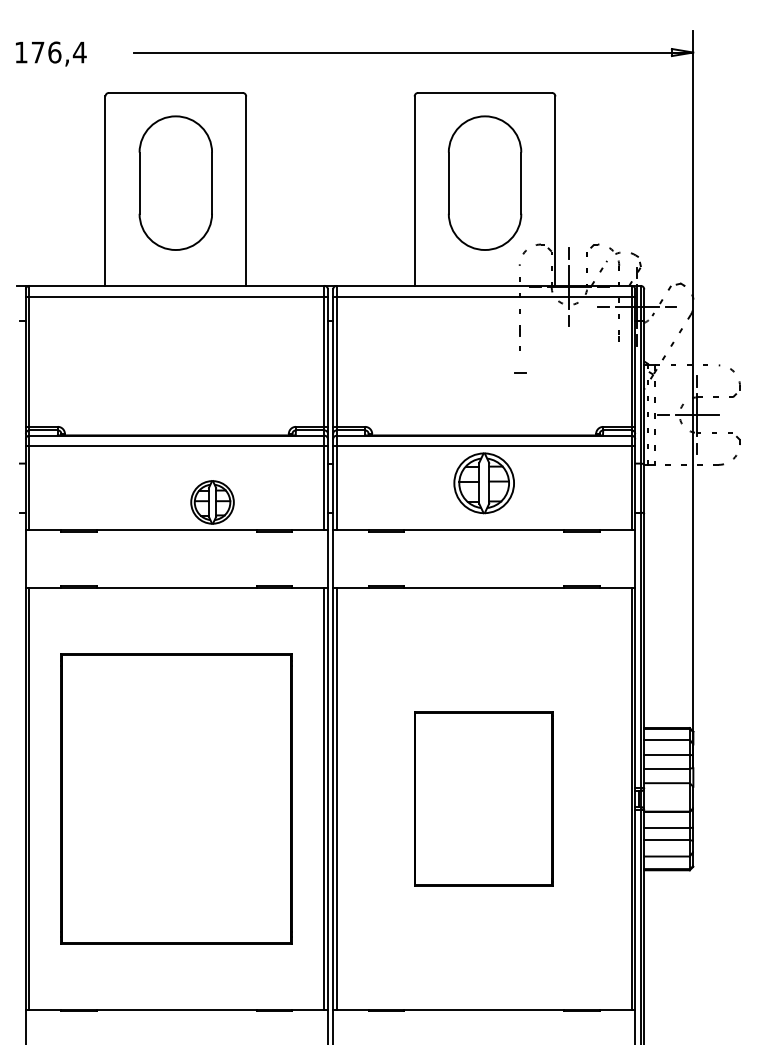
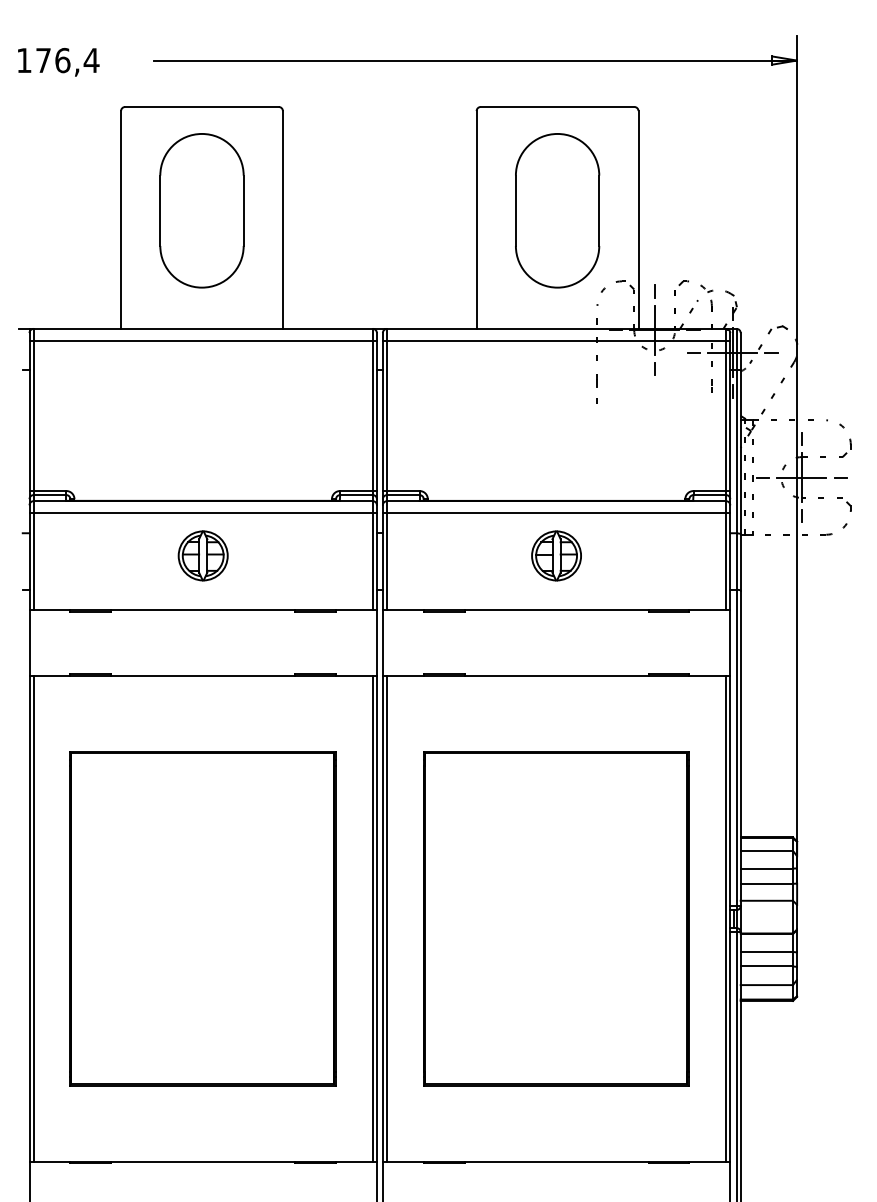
line: (520, 373) -> (840, 477), moved
part: (484, 482) -> (556, 555), size x0.71
part: (211, 502) -> (202, 555), moved
part: (484, 798) -> (556, 918), size x1.67

